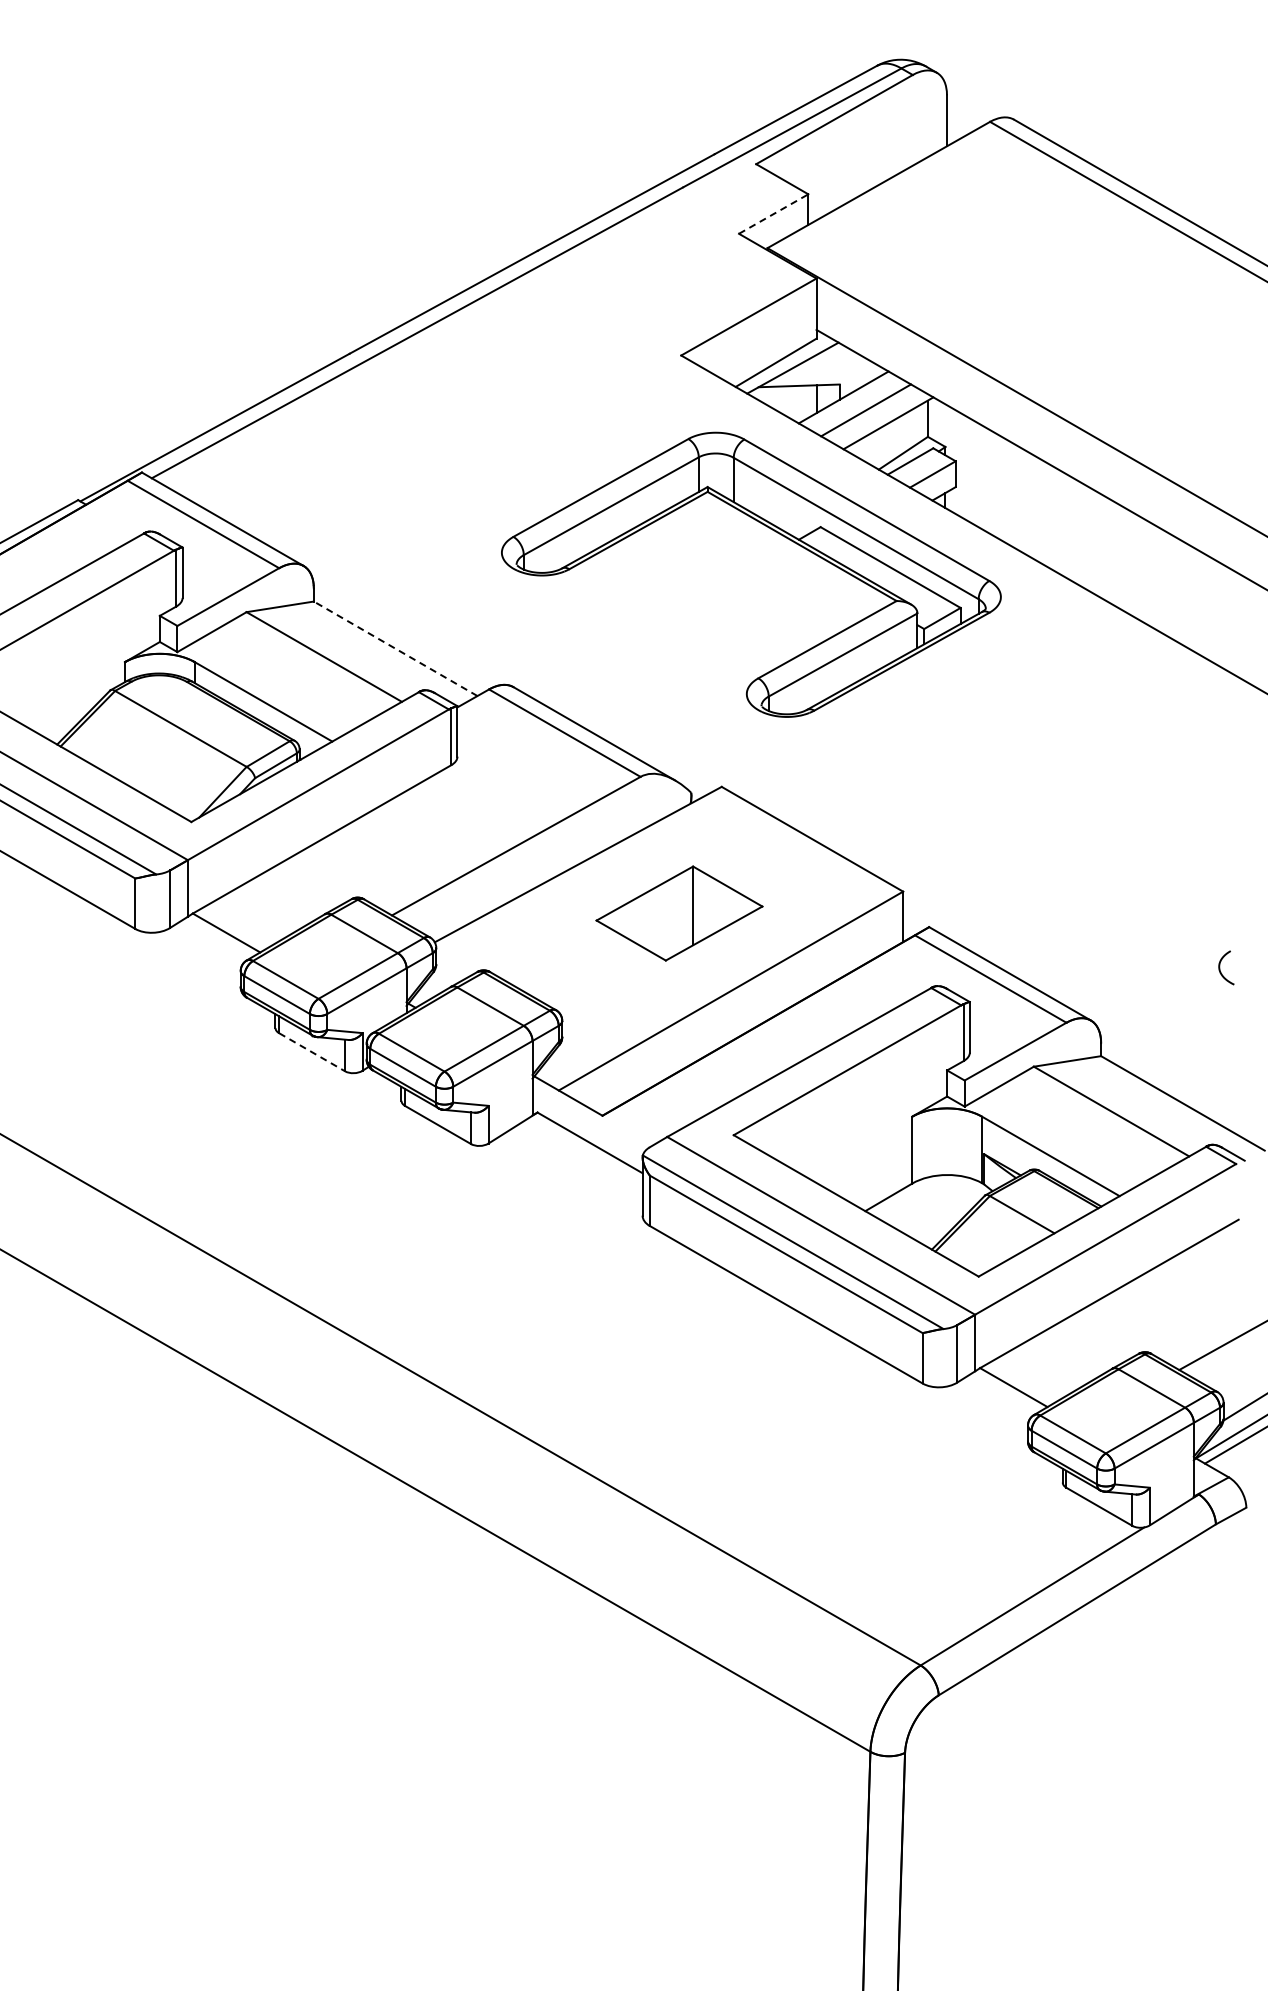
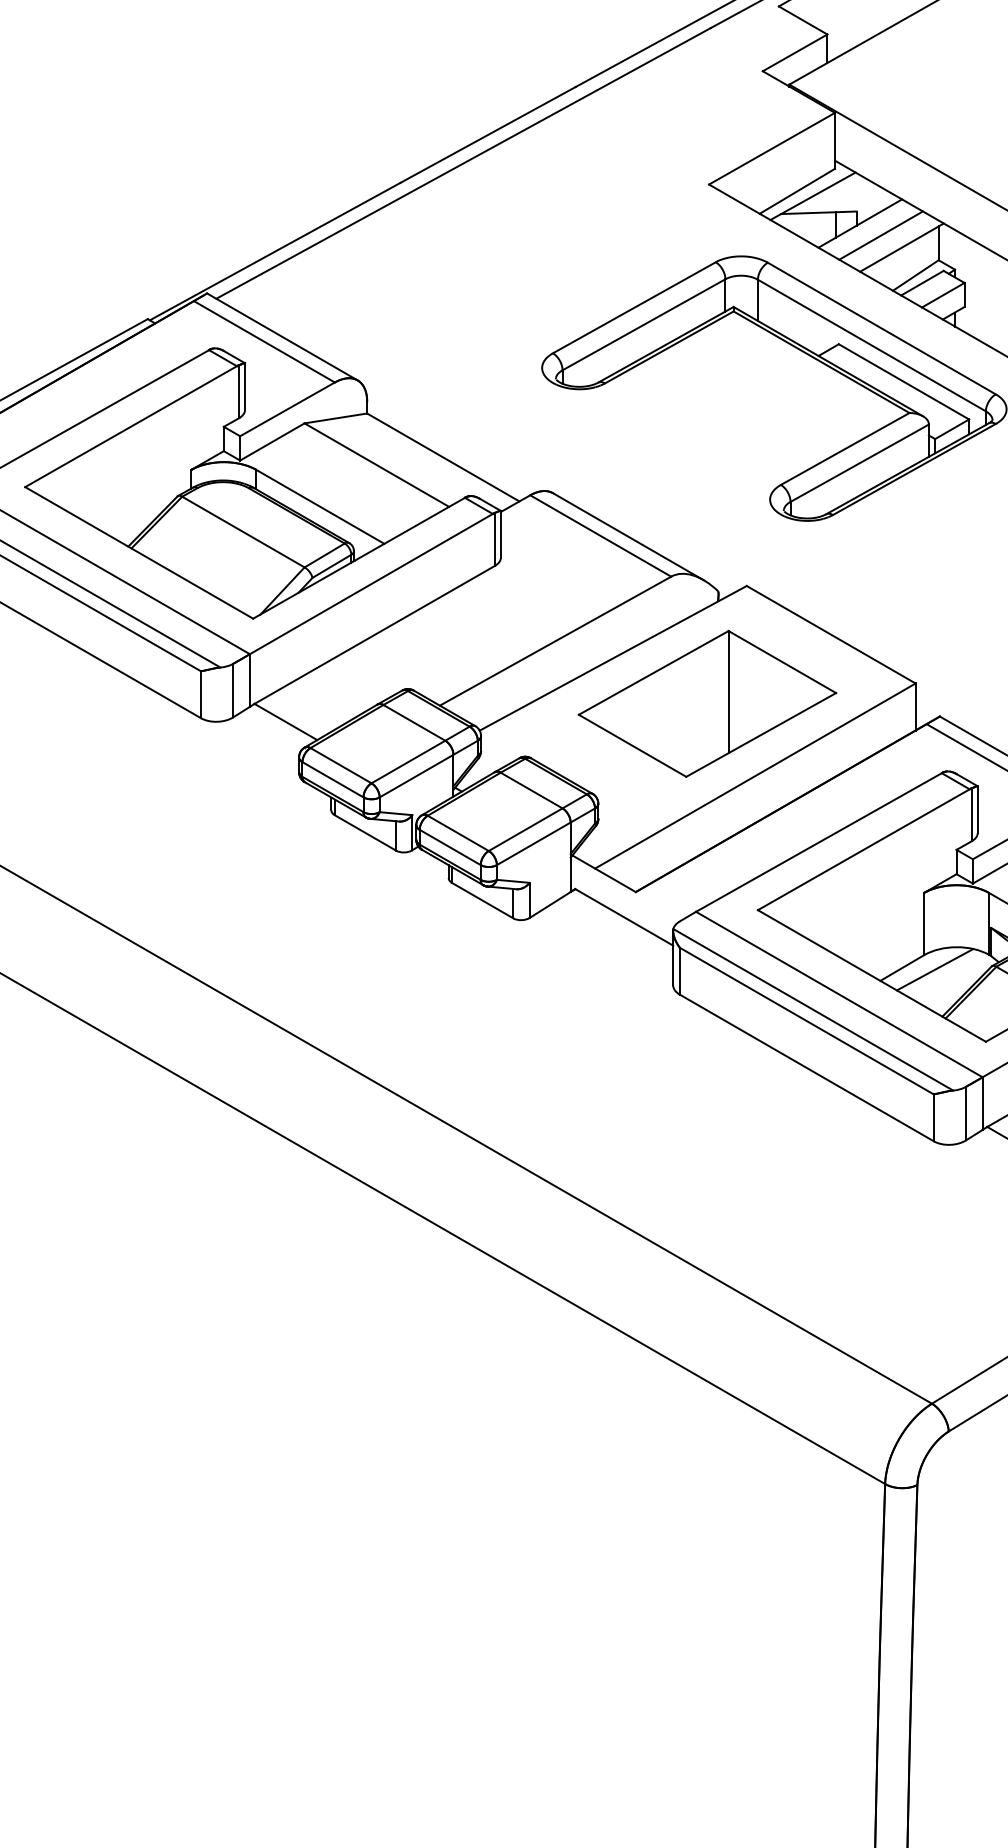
line: (773, 214) -> (794, 53), dashed -> solid
line: (395, 648) -> (443, 457), dashed -> solid
part: (679, 913) -> (707, 703), size x1.67
line: (312, 1052) -> (365, 833), dashed -> solid
line: (924, 1198) -> (935, 969), added

